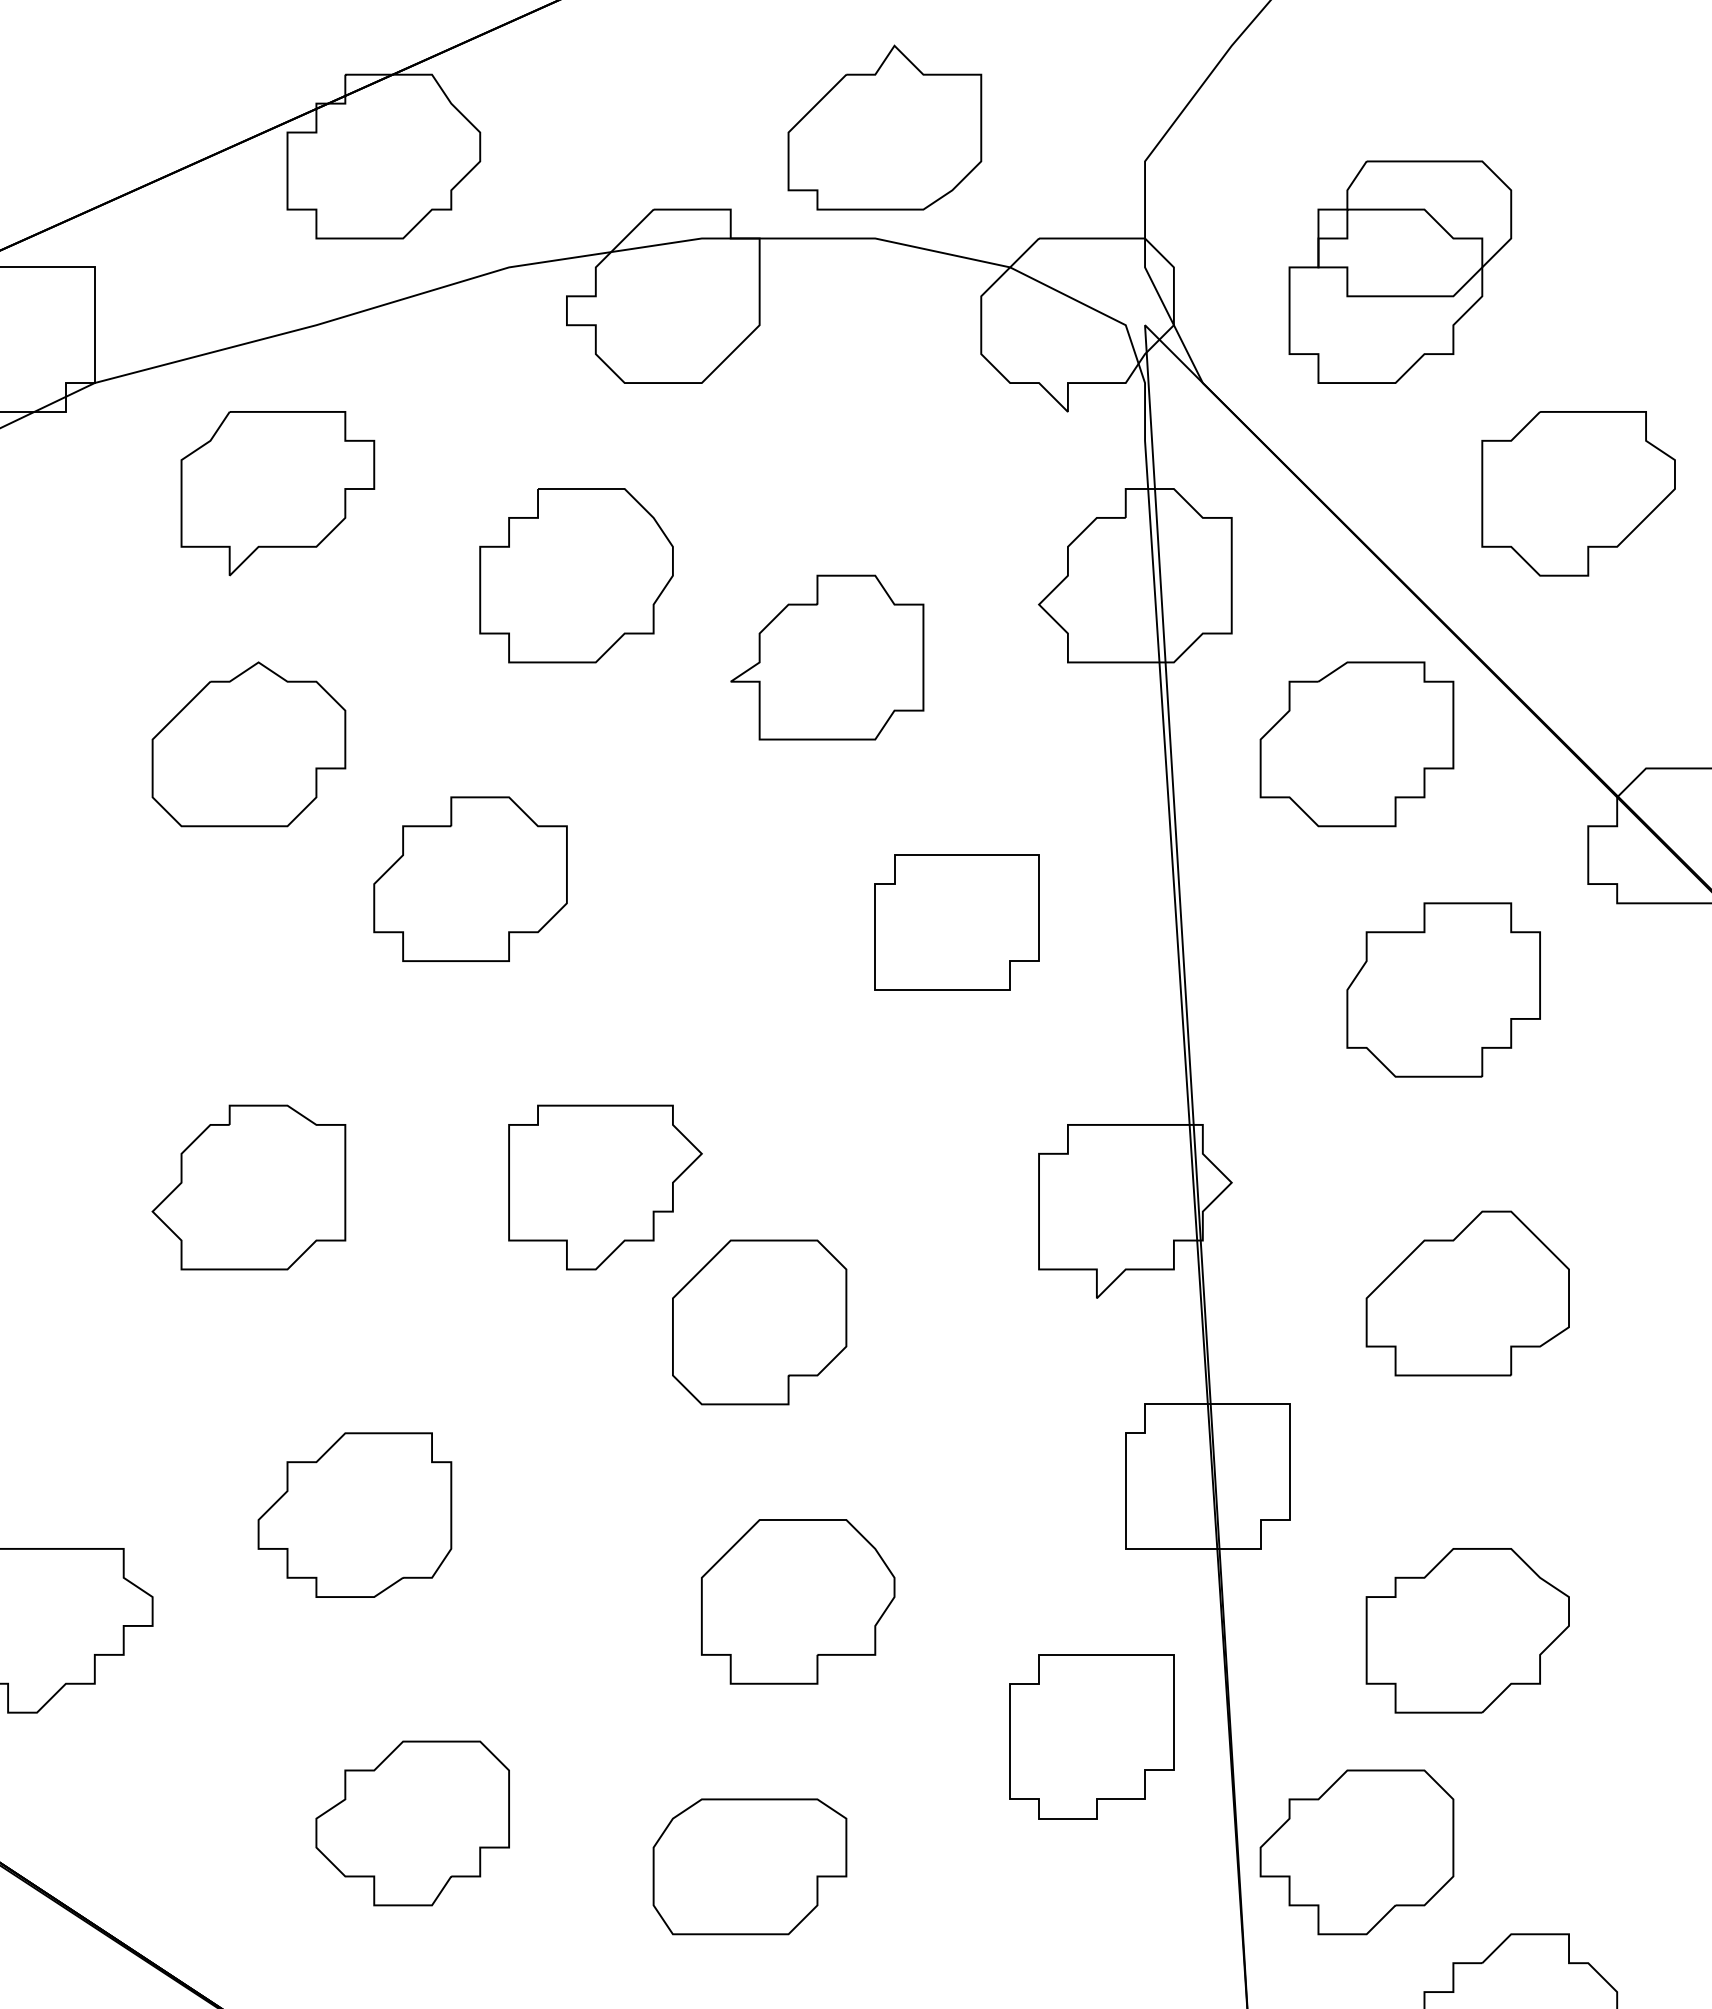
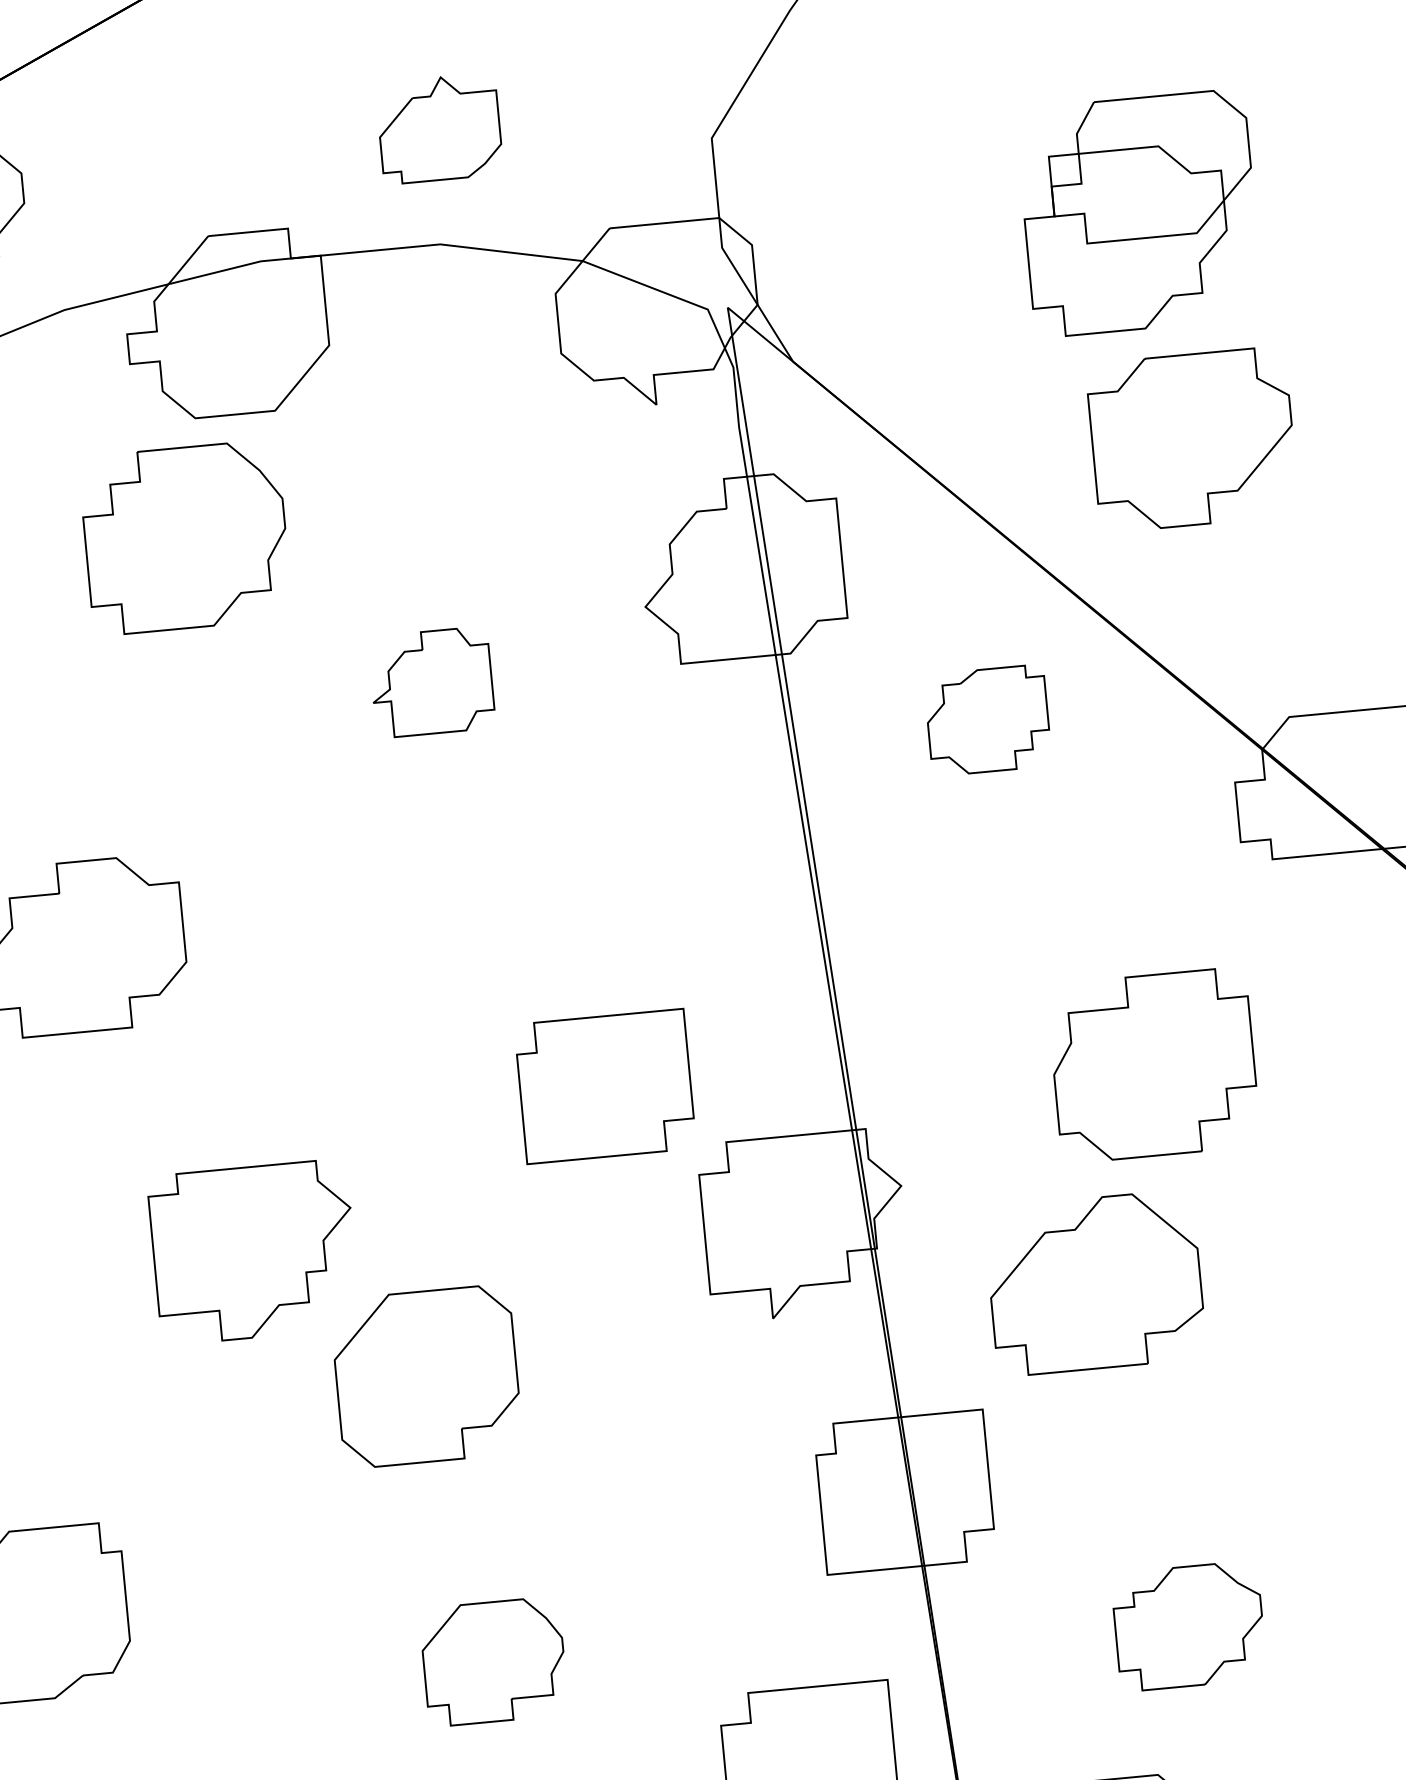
part: (884, 127) -> (439, 128), size x0.6
part: (1400, 271) -> (1139, 212), moved
part: (576, 575) -> (185, 537), moved
part: (827, 657) -> (431, 682), size x0.6
part: (1356, 744) -> (987, 720), size x0.6
part: (956, 922) -> (604, 1086), moved
part: (1443, 989) -> (1153, 1064), moved
part: (1467, 1293) -> (1094, 1283), moved
part: (798, 1601) -> (494, 1661), size x0.7
part: (1467, 1630) -> (1188, 1625), size x0.7

